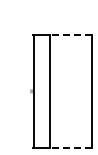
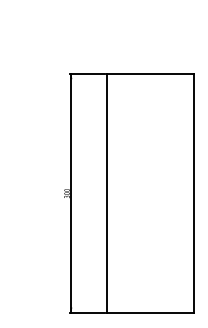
line: (70, 34) -> (149, 72), dashed -> solid
line: (70, 147) -> (149, 312), dashed -> solid

